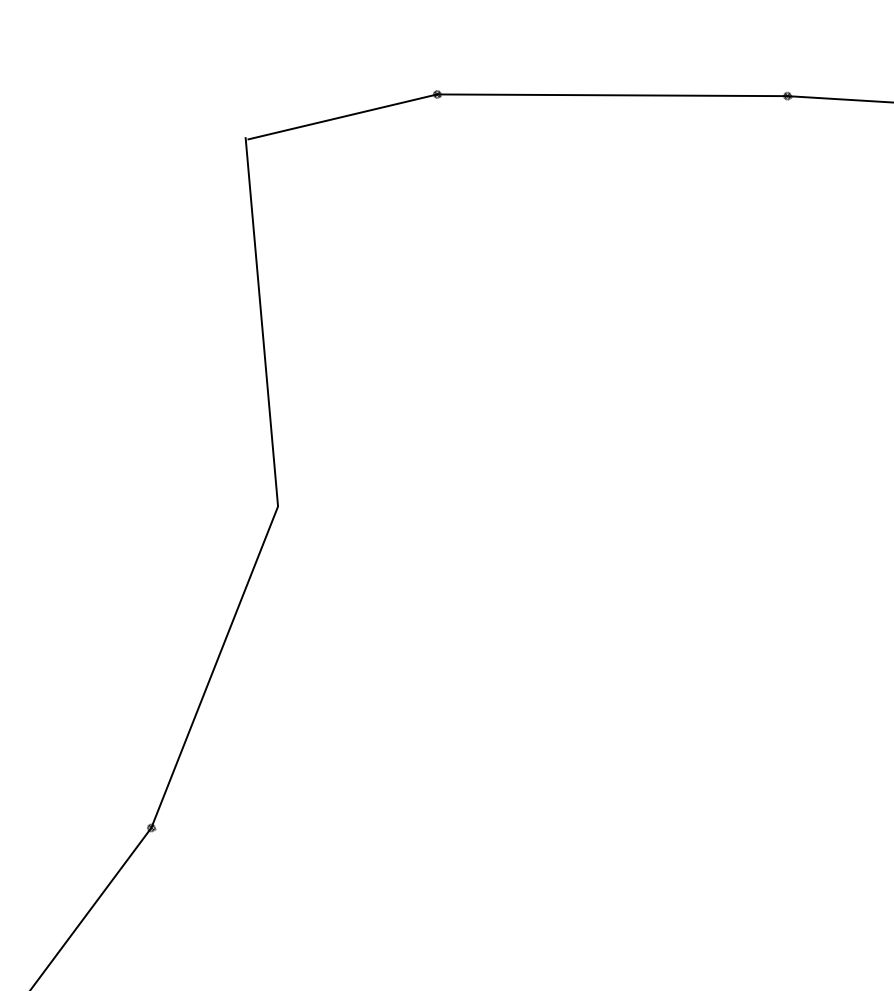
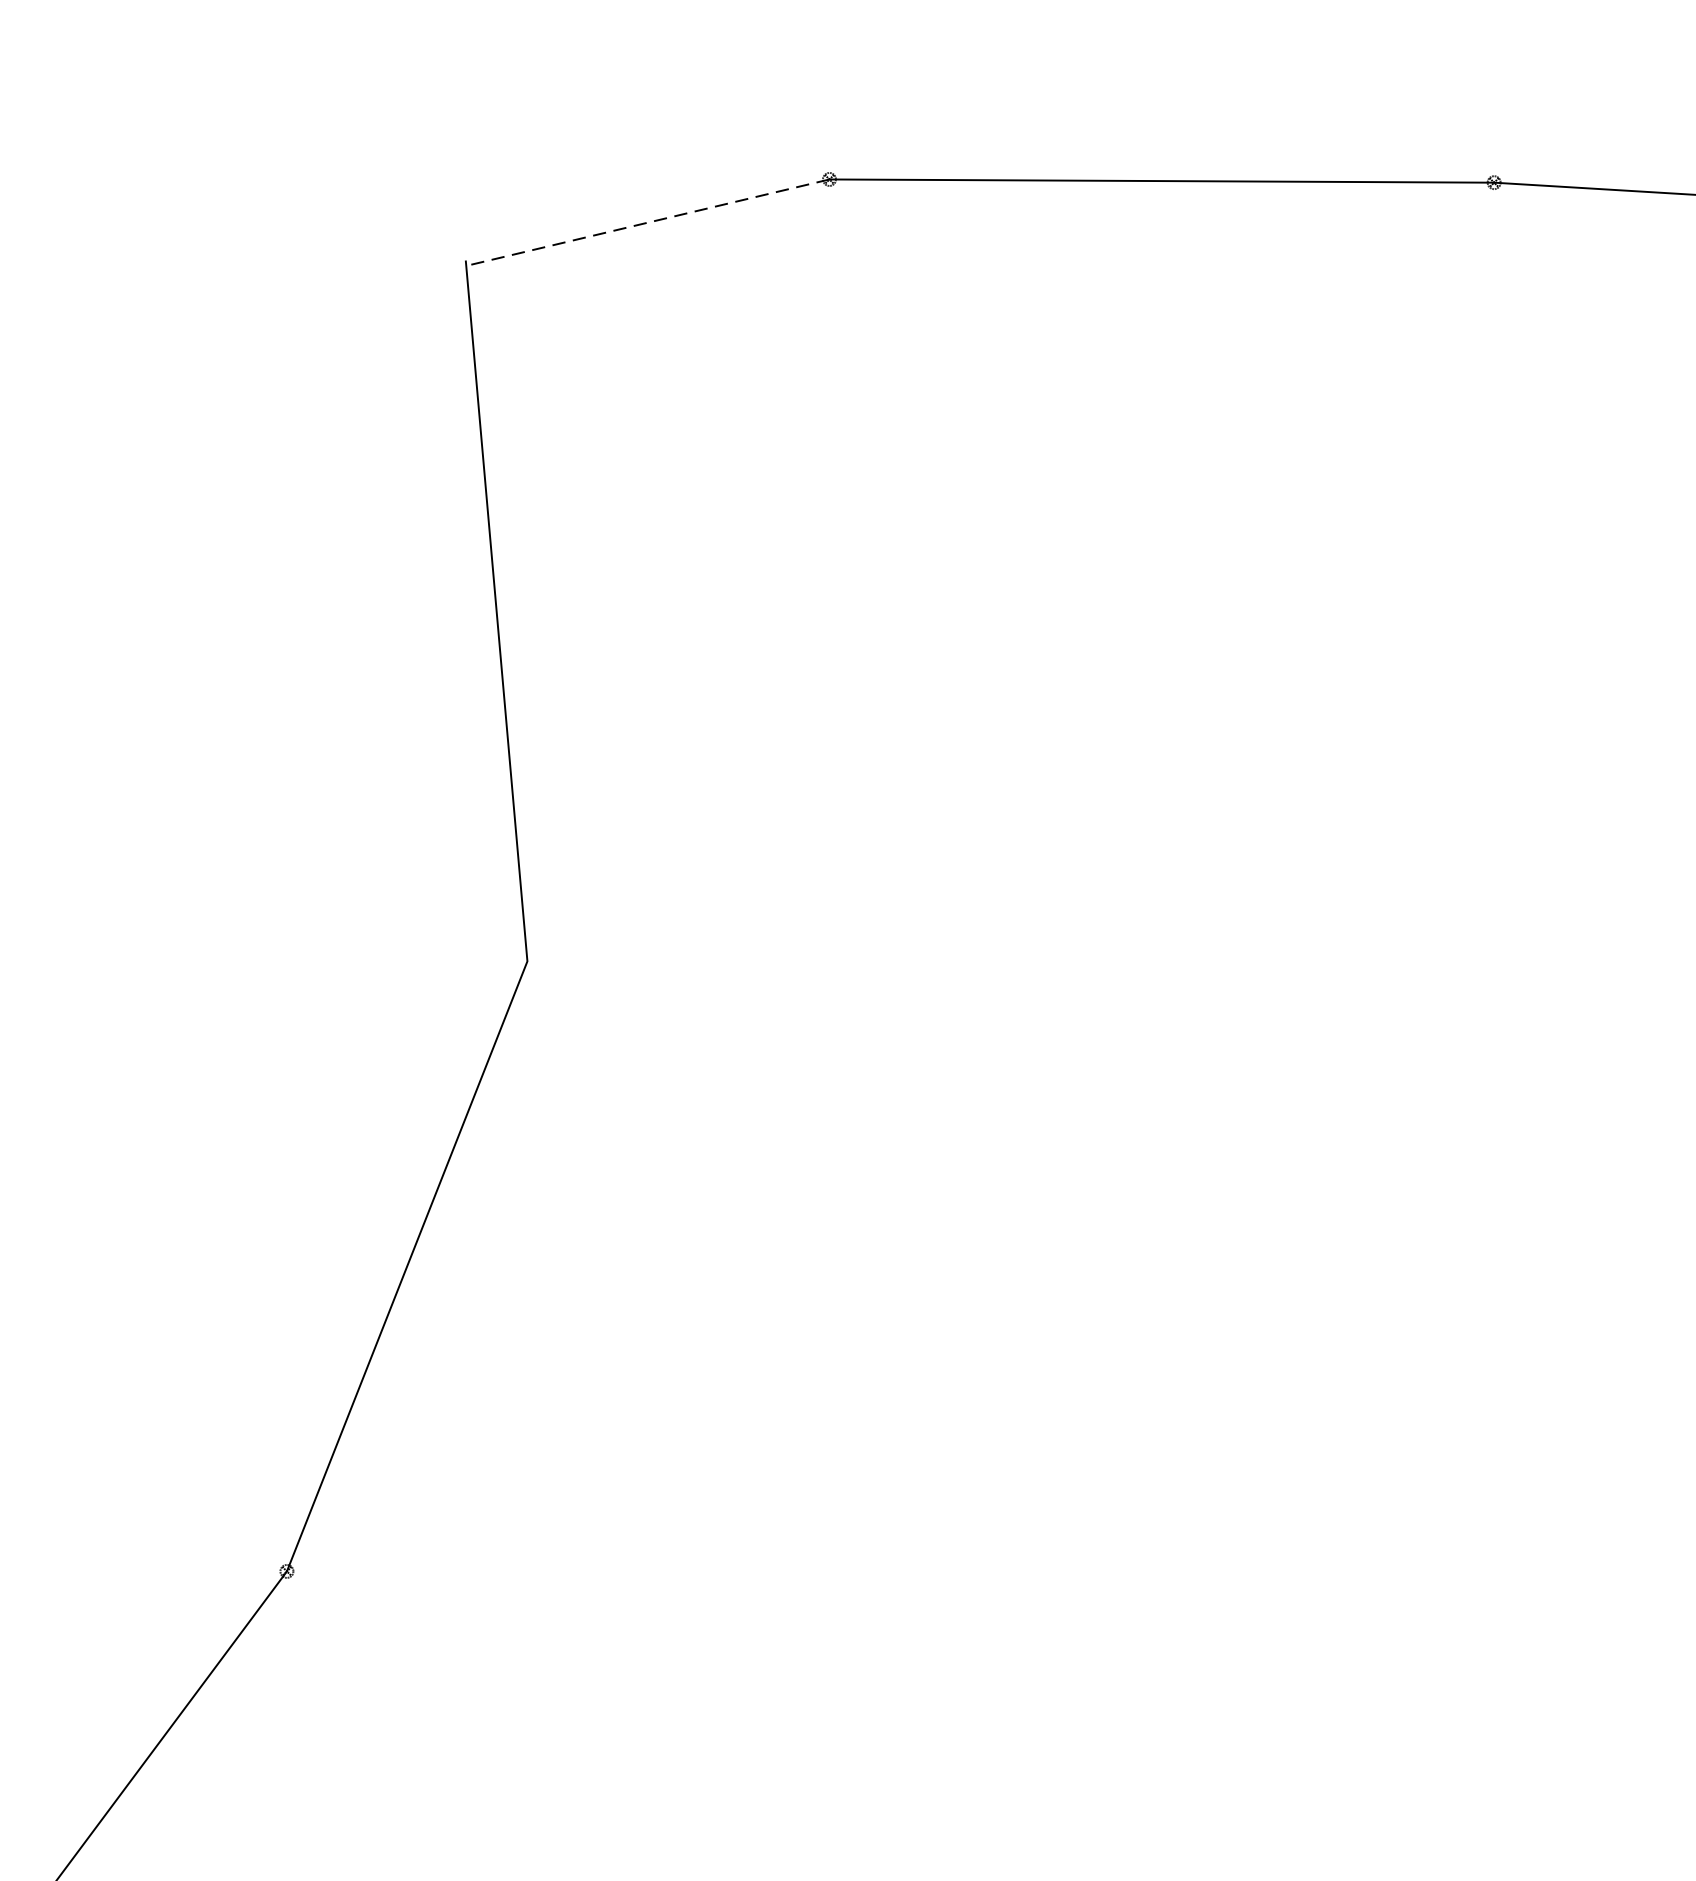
line: (343, 116) -> (651, 221), solid -> dashed

